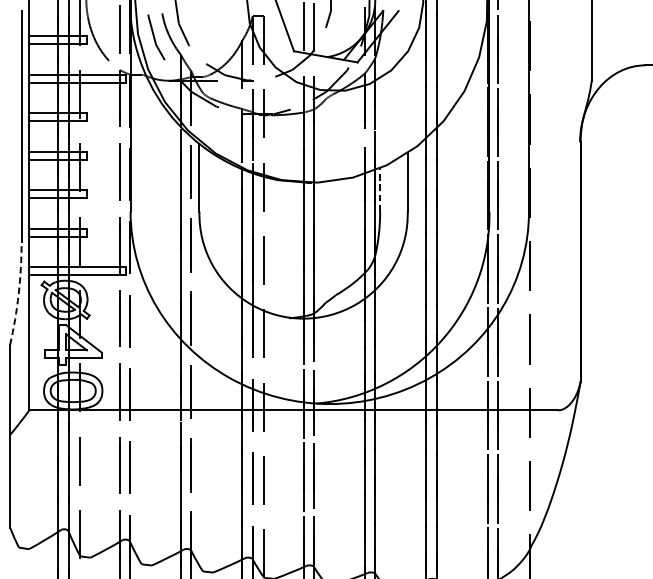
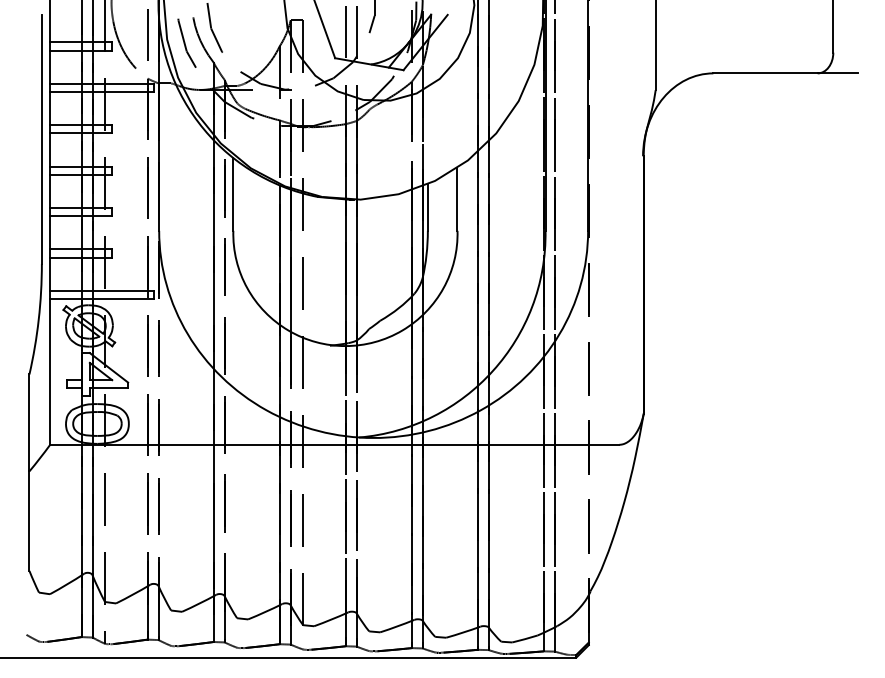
line: (379, 189) -> (427, 207), dashed -> solid
arc: (18, 293) -> (38, 319), dashed -> solid

